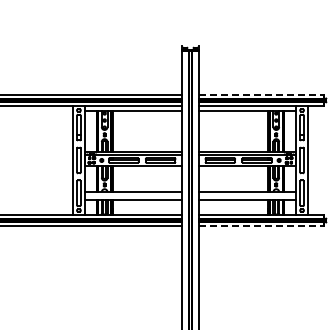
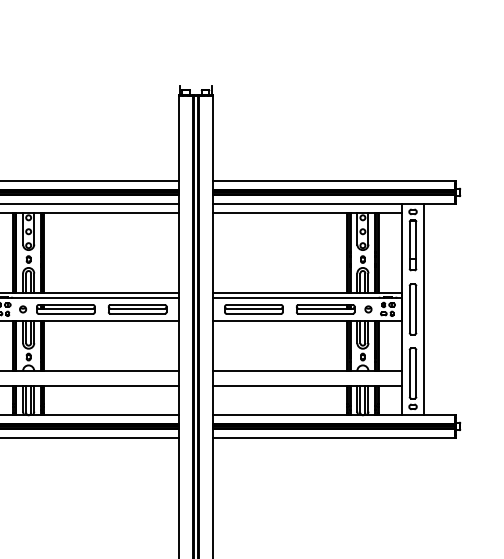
line: (261, 94) -> (334, 180), dashed -> solid
line: (261, 226) -> (334, 438), dashed -> solid

